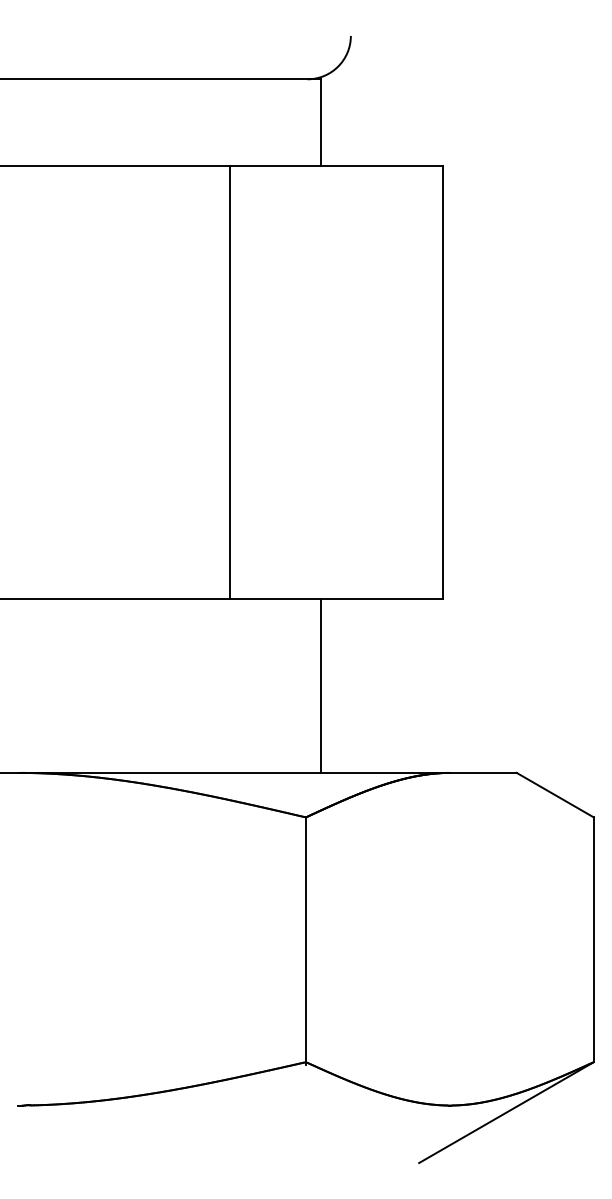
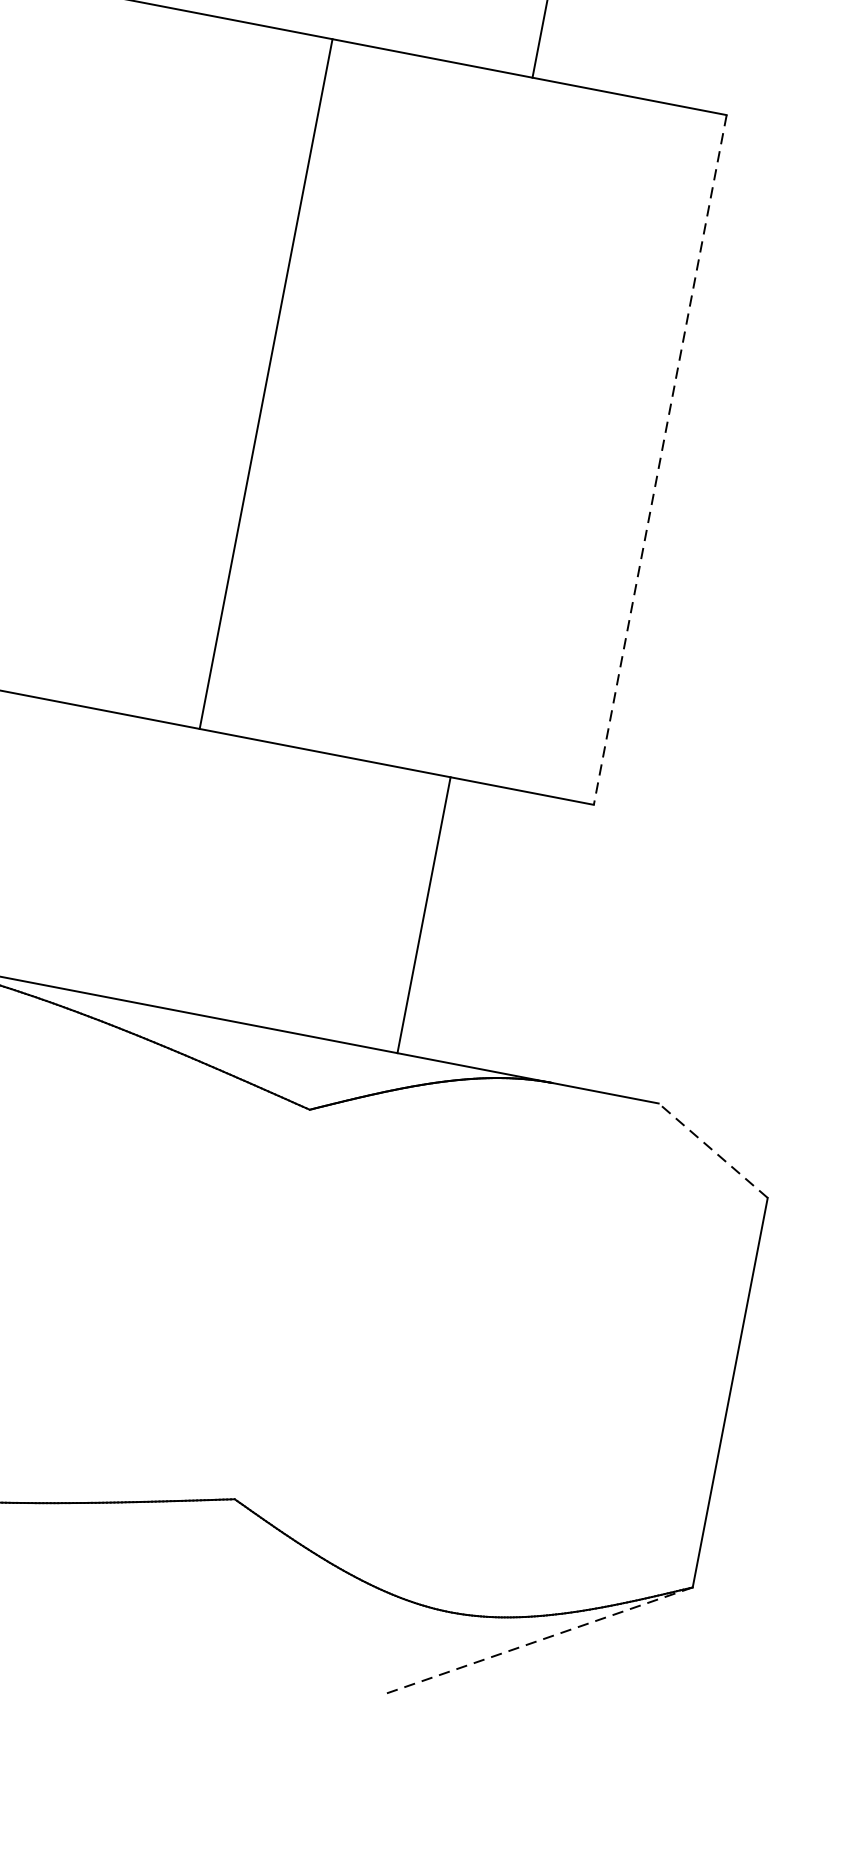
line: (229, 382) -> (265, 383), moved
line: (442, 382) -> (660, 459), solid -> dashed
line: (320, 685) -> (424, 914), moved
line: (555, 795) -> (713, 1151), solid -> dashed
line: (305, 941) -> (270, 1307), removed
line: (506, 1112) -> (538, 1640), solid -> dashed

